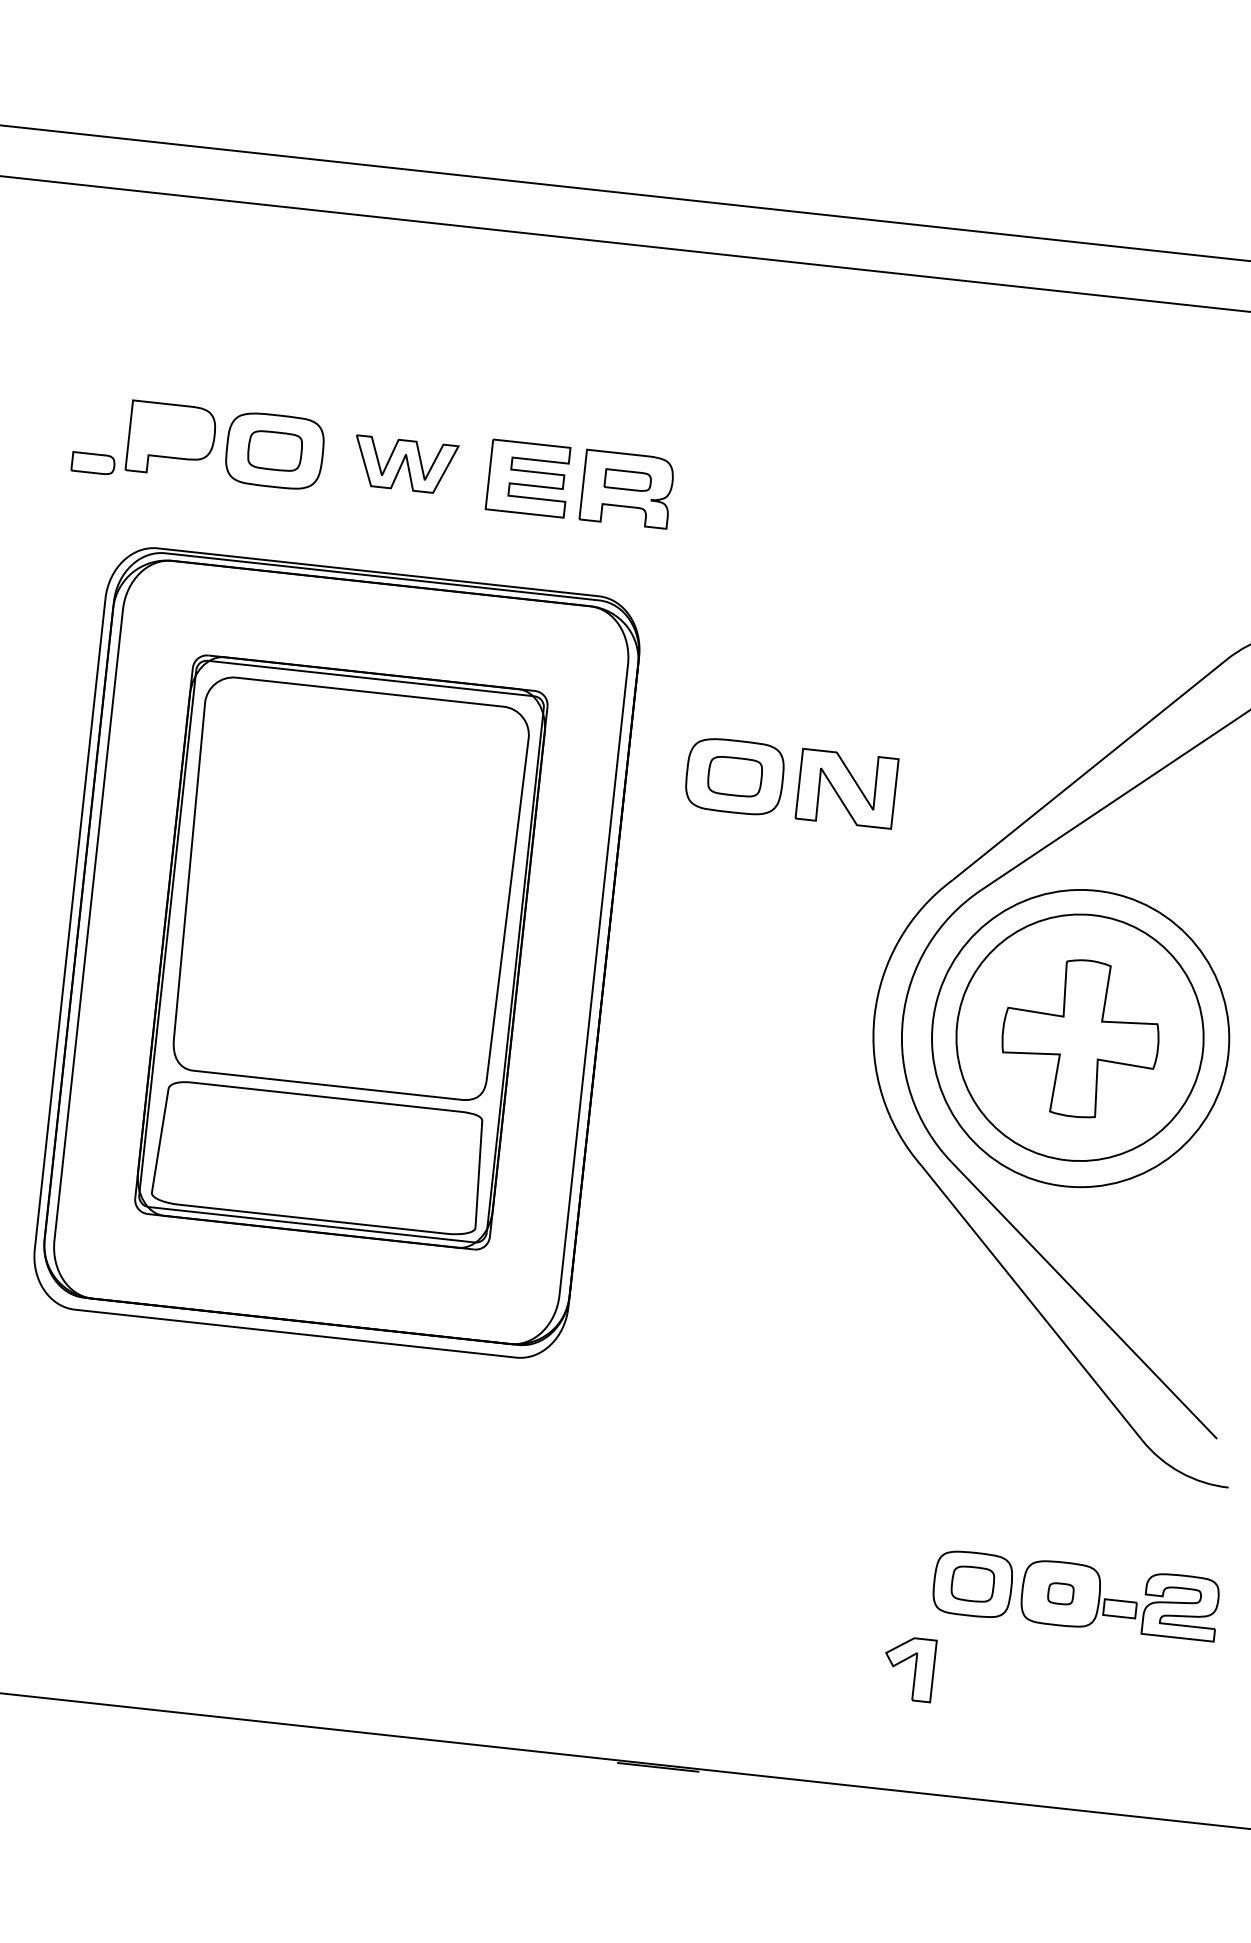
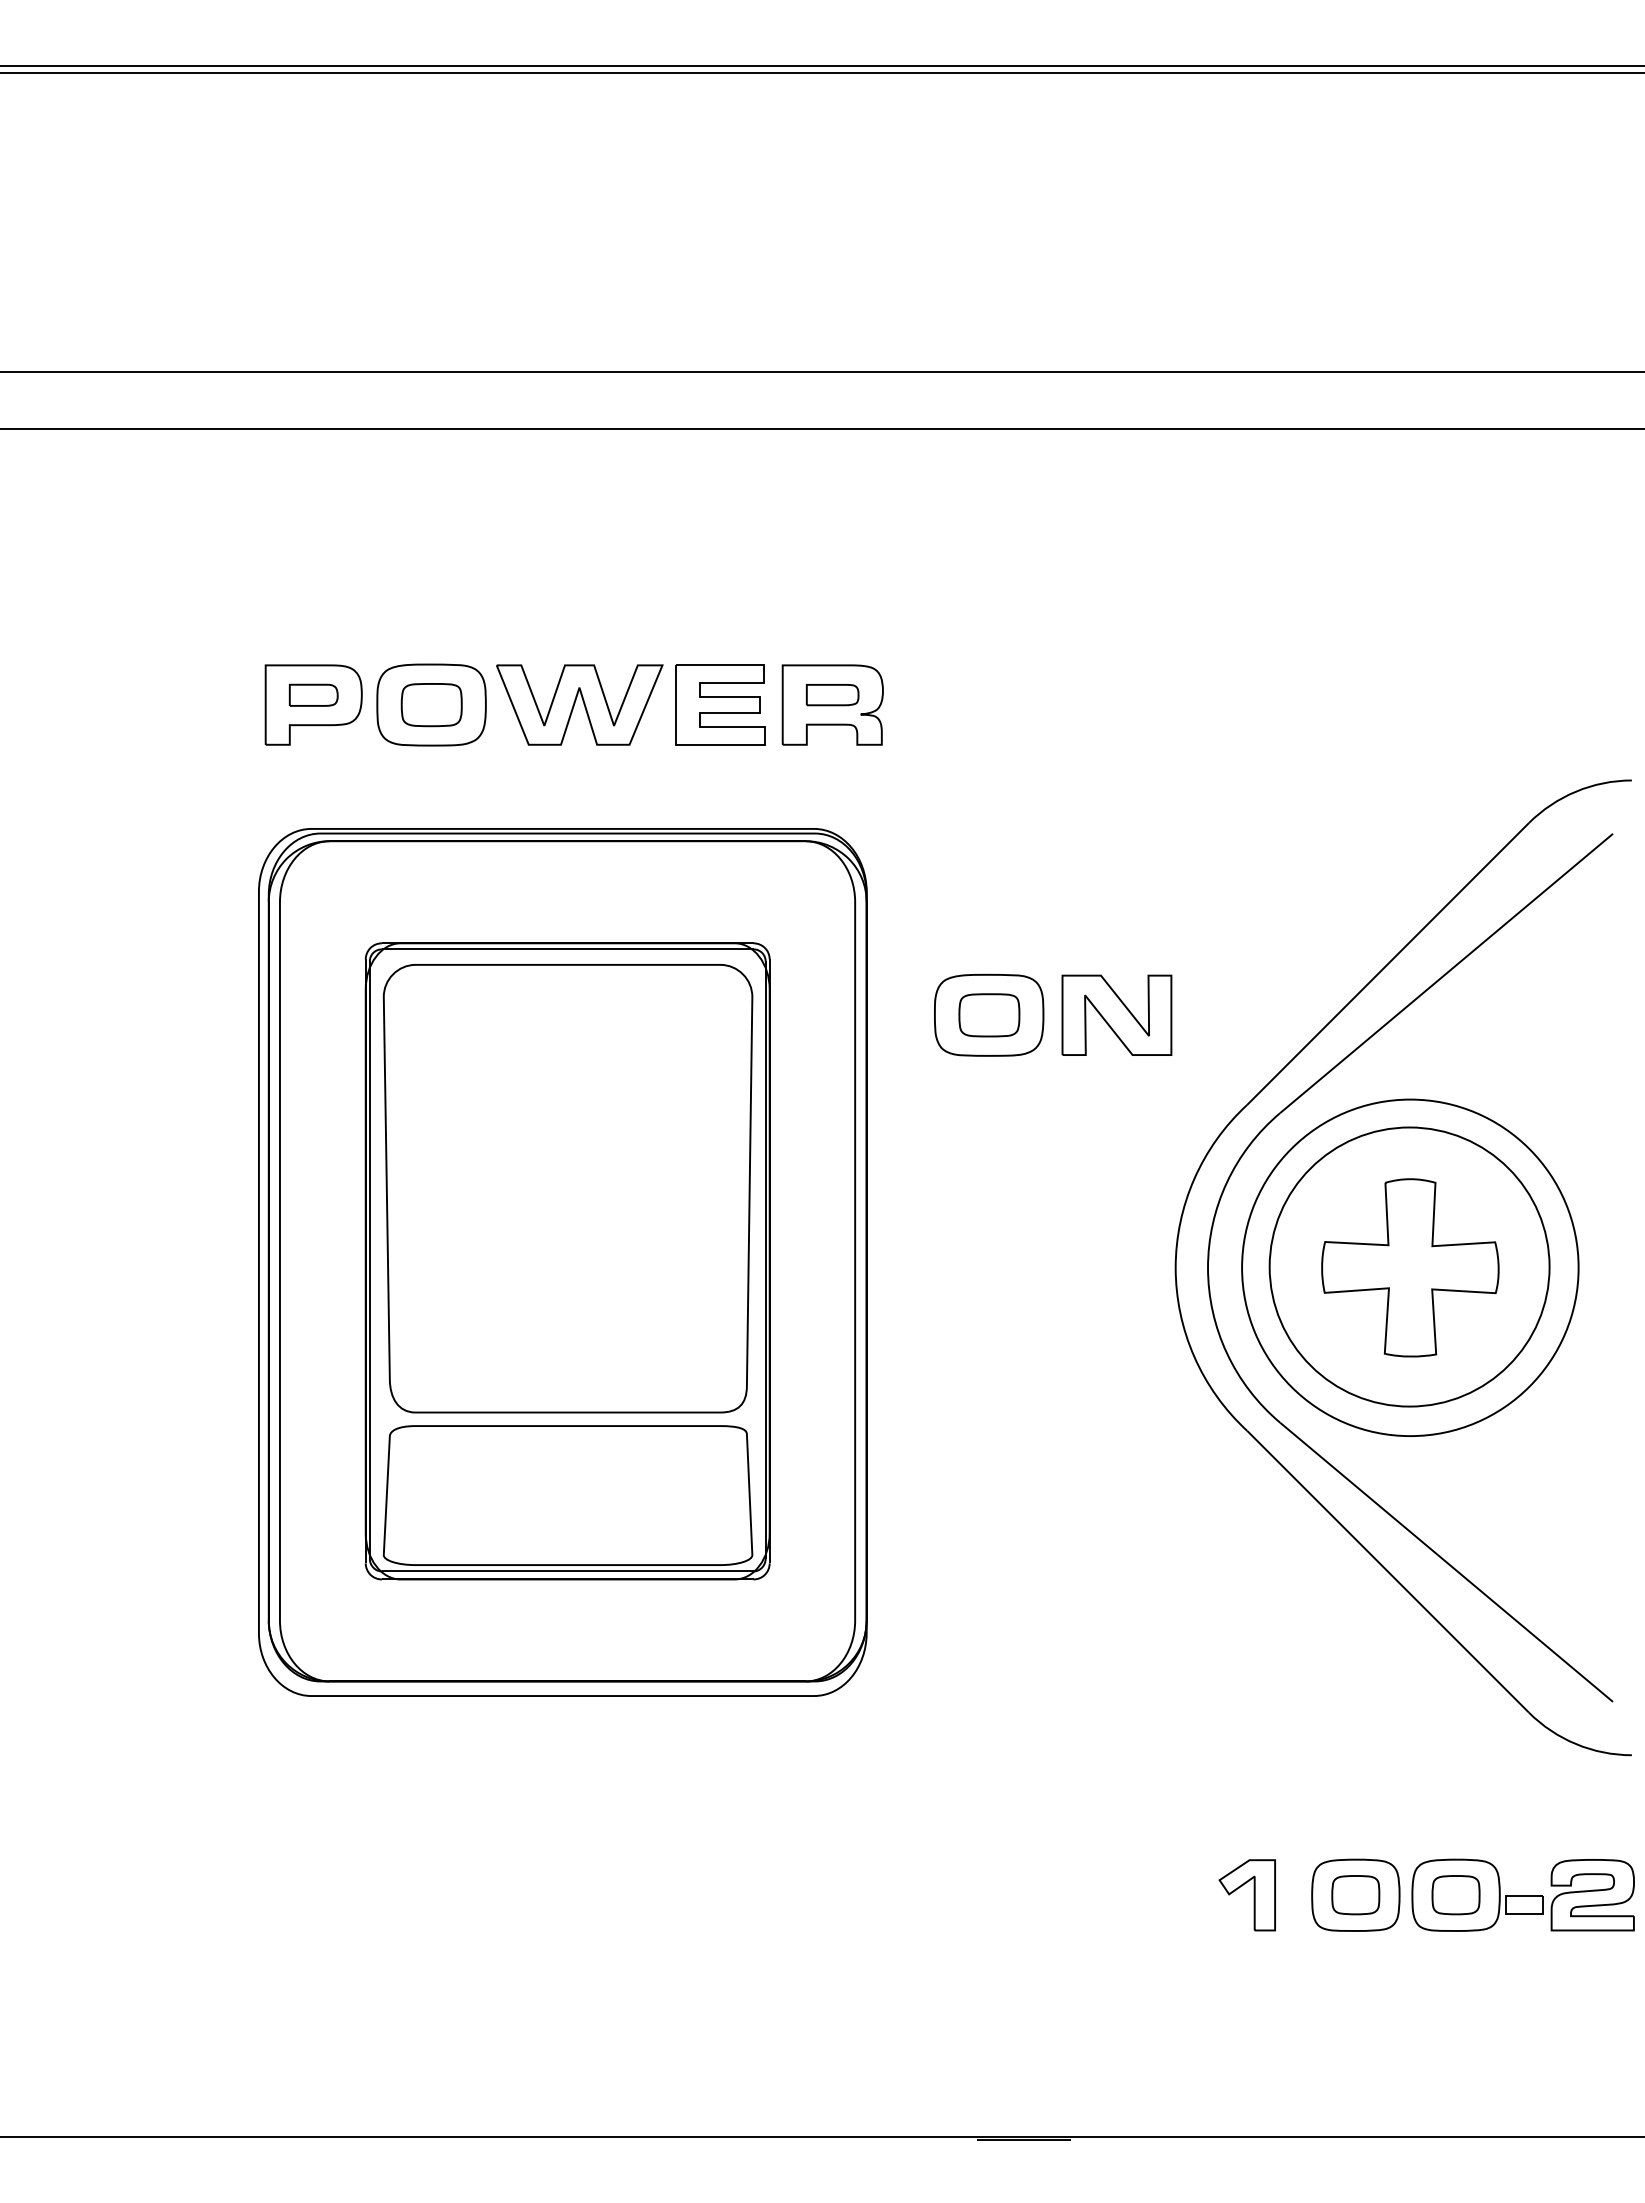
part: (93, 462) -> (313, 694), moved
part: (404, 464) -> (579, 704), size x1.43
part: (1060, 1593) -> (1455, 1895), size x1.67
part: (914, 1669) -> (1253, 1895), moved

